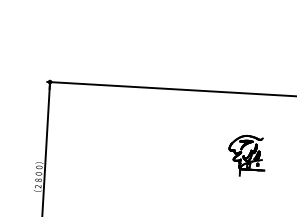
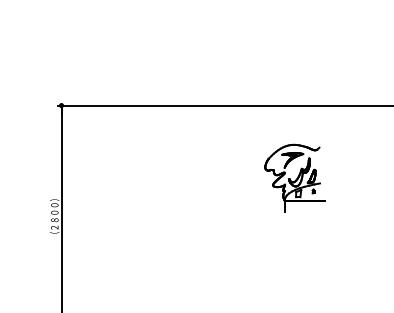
part: (246, 155) -> (294, 177), size x1.43

